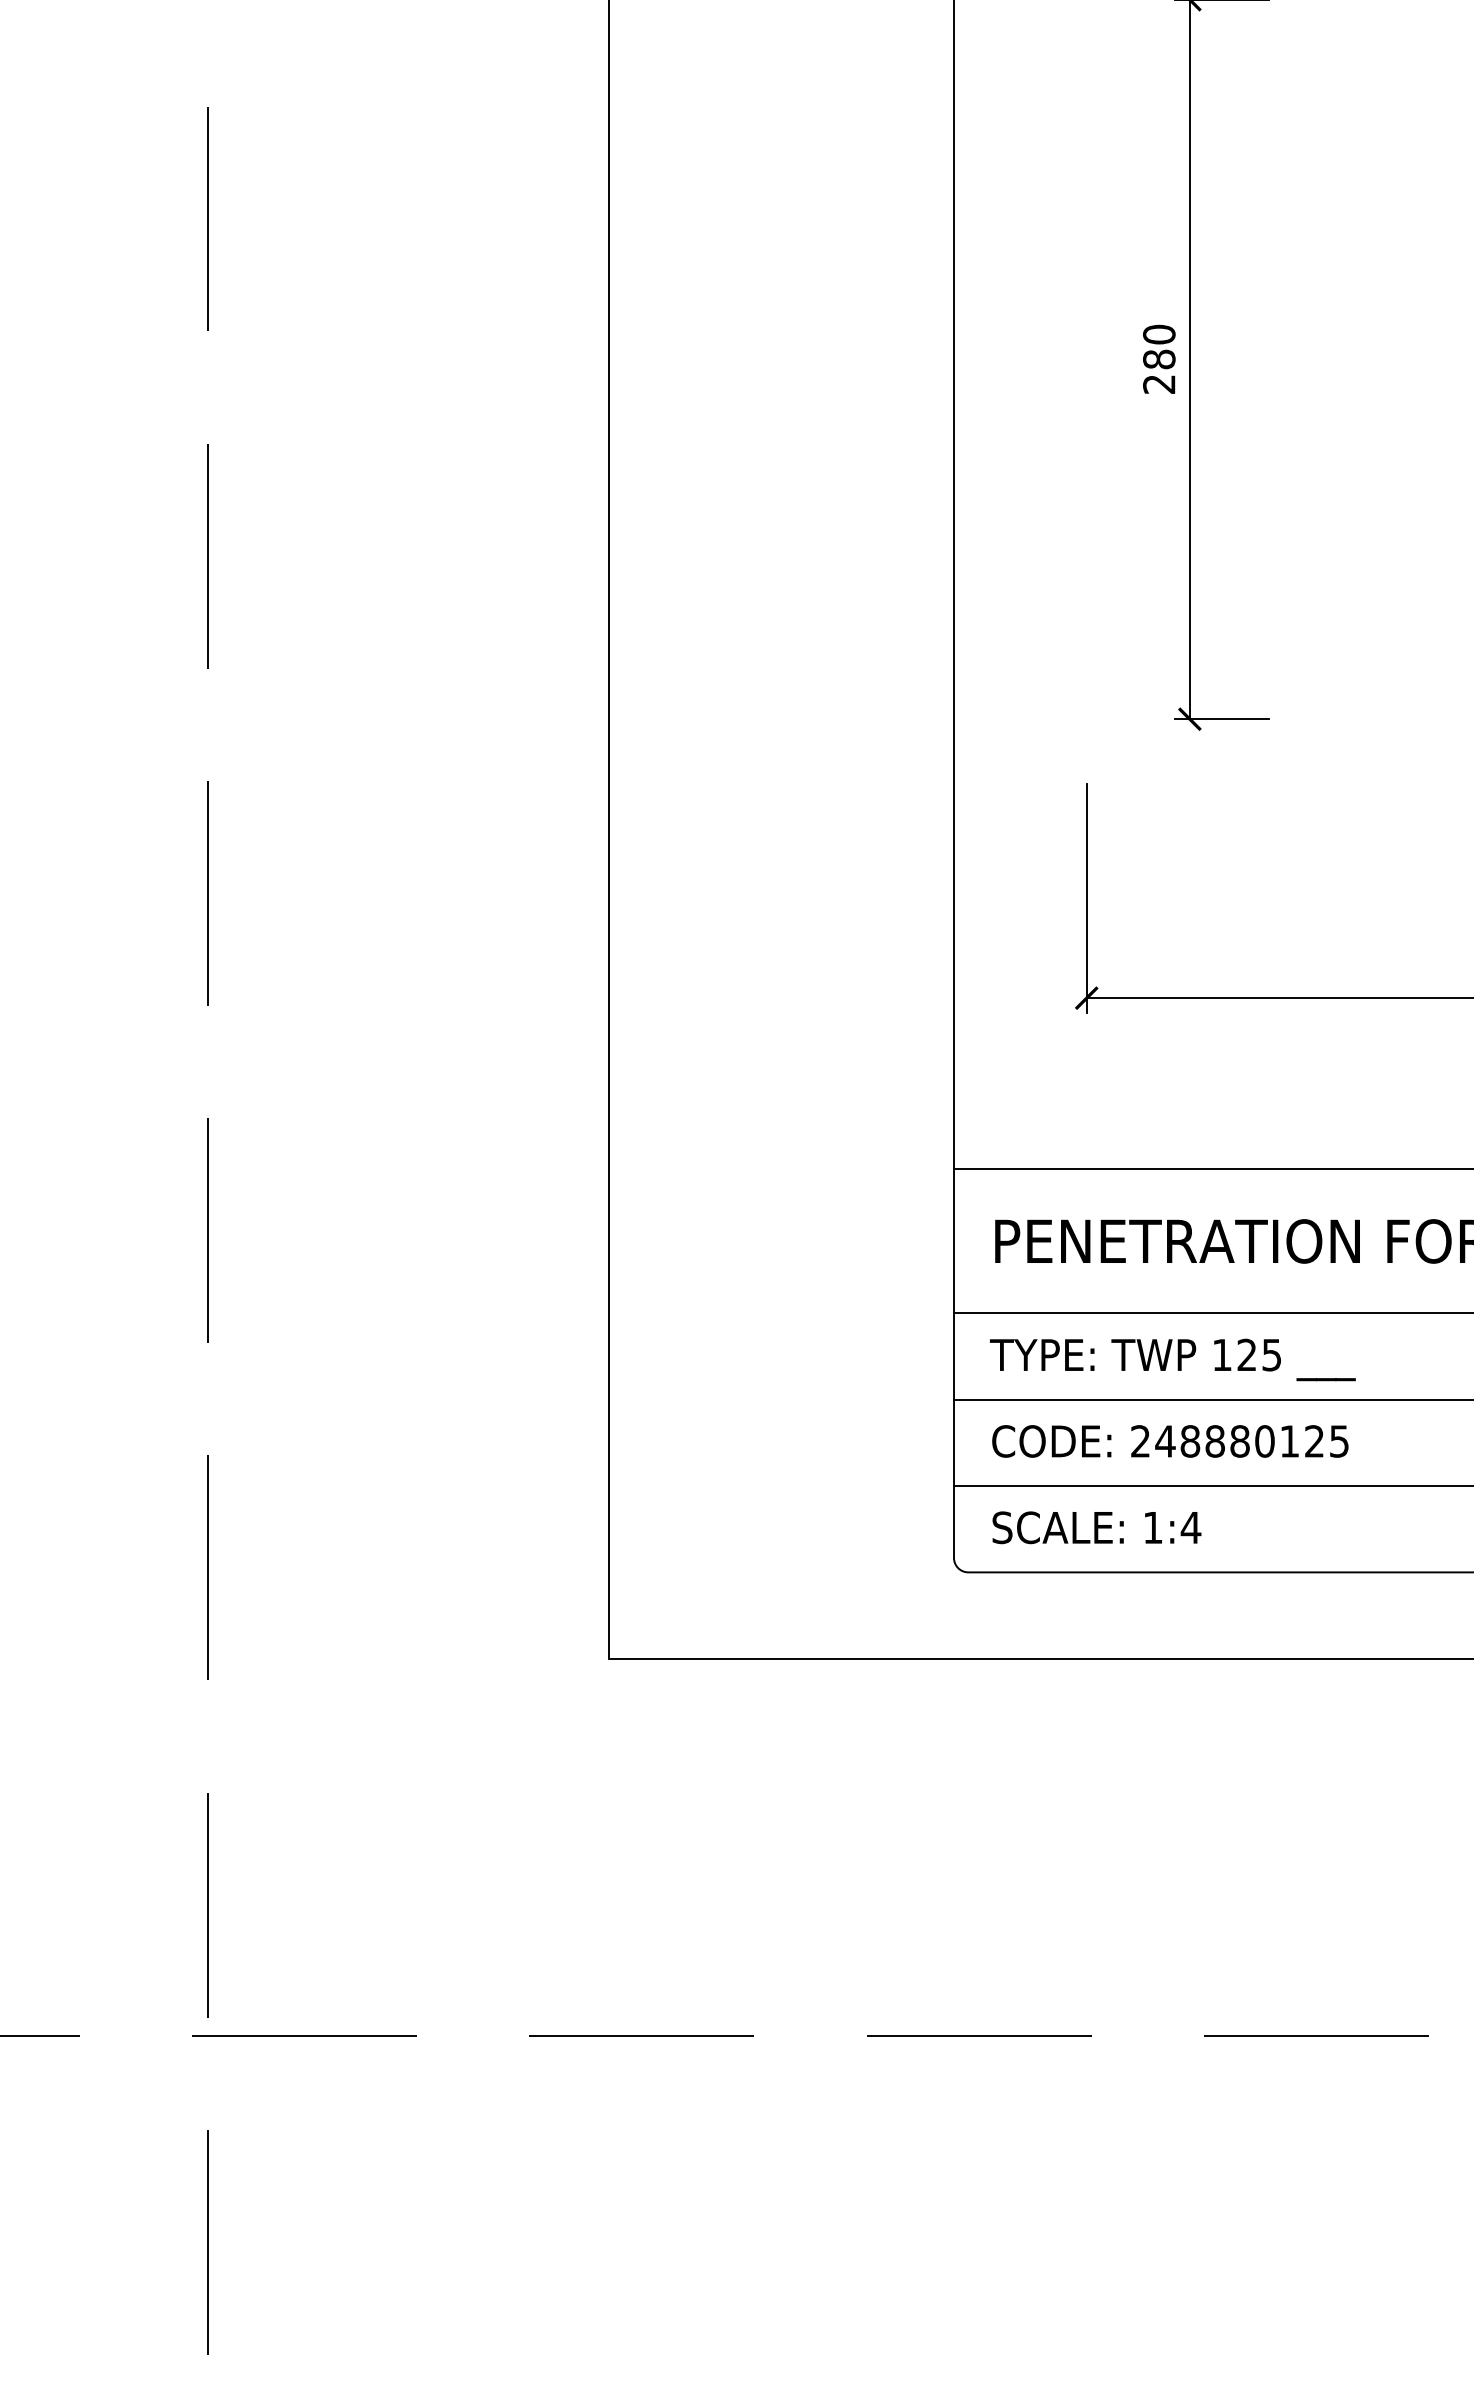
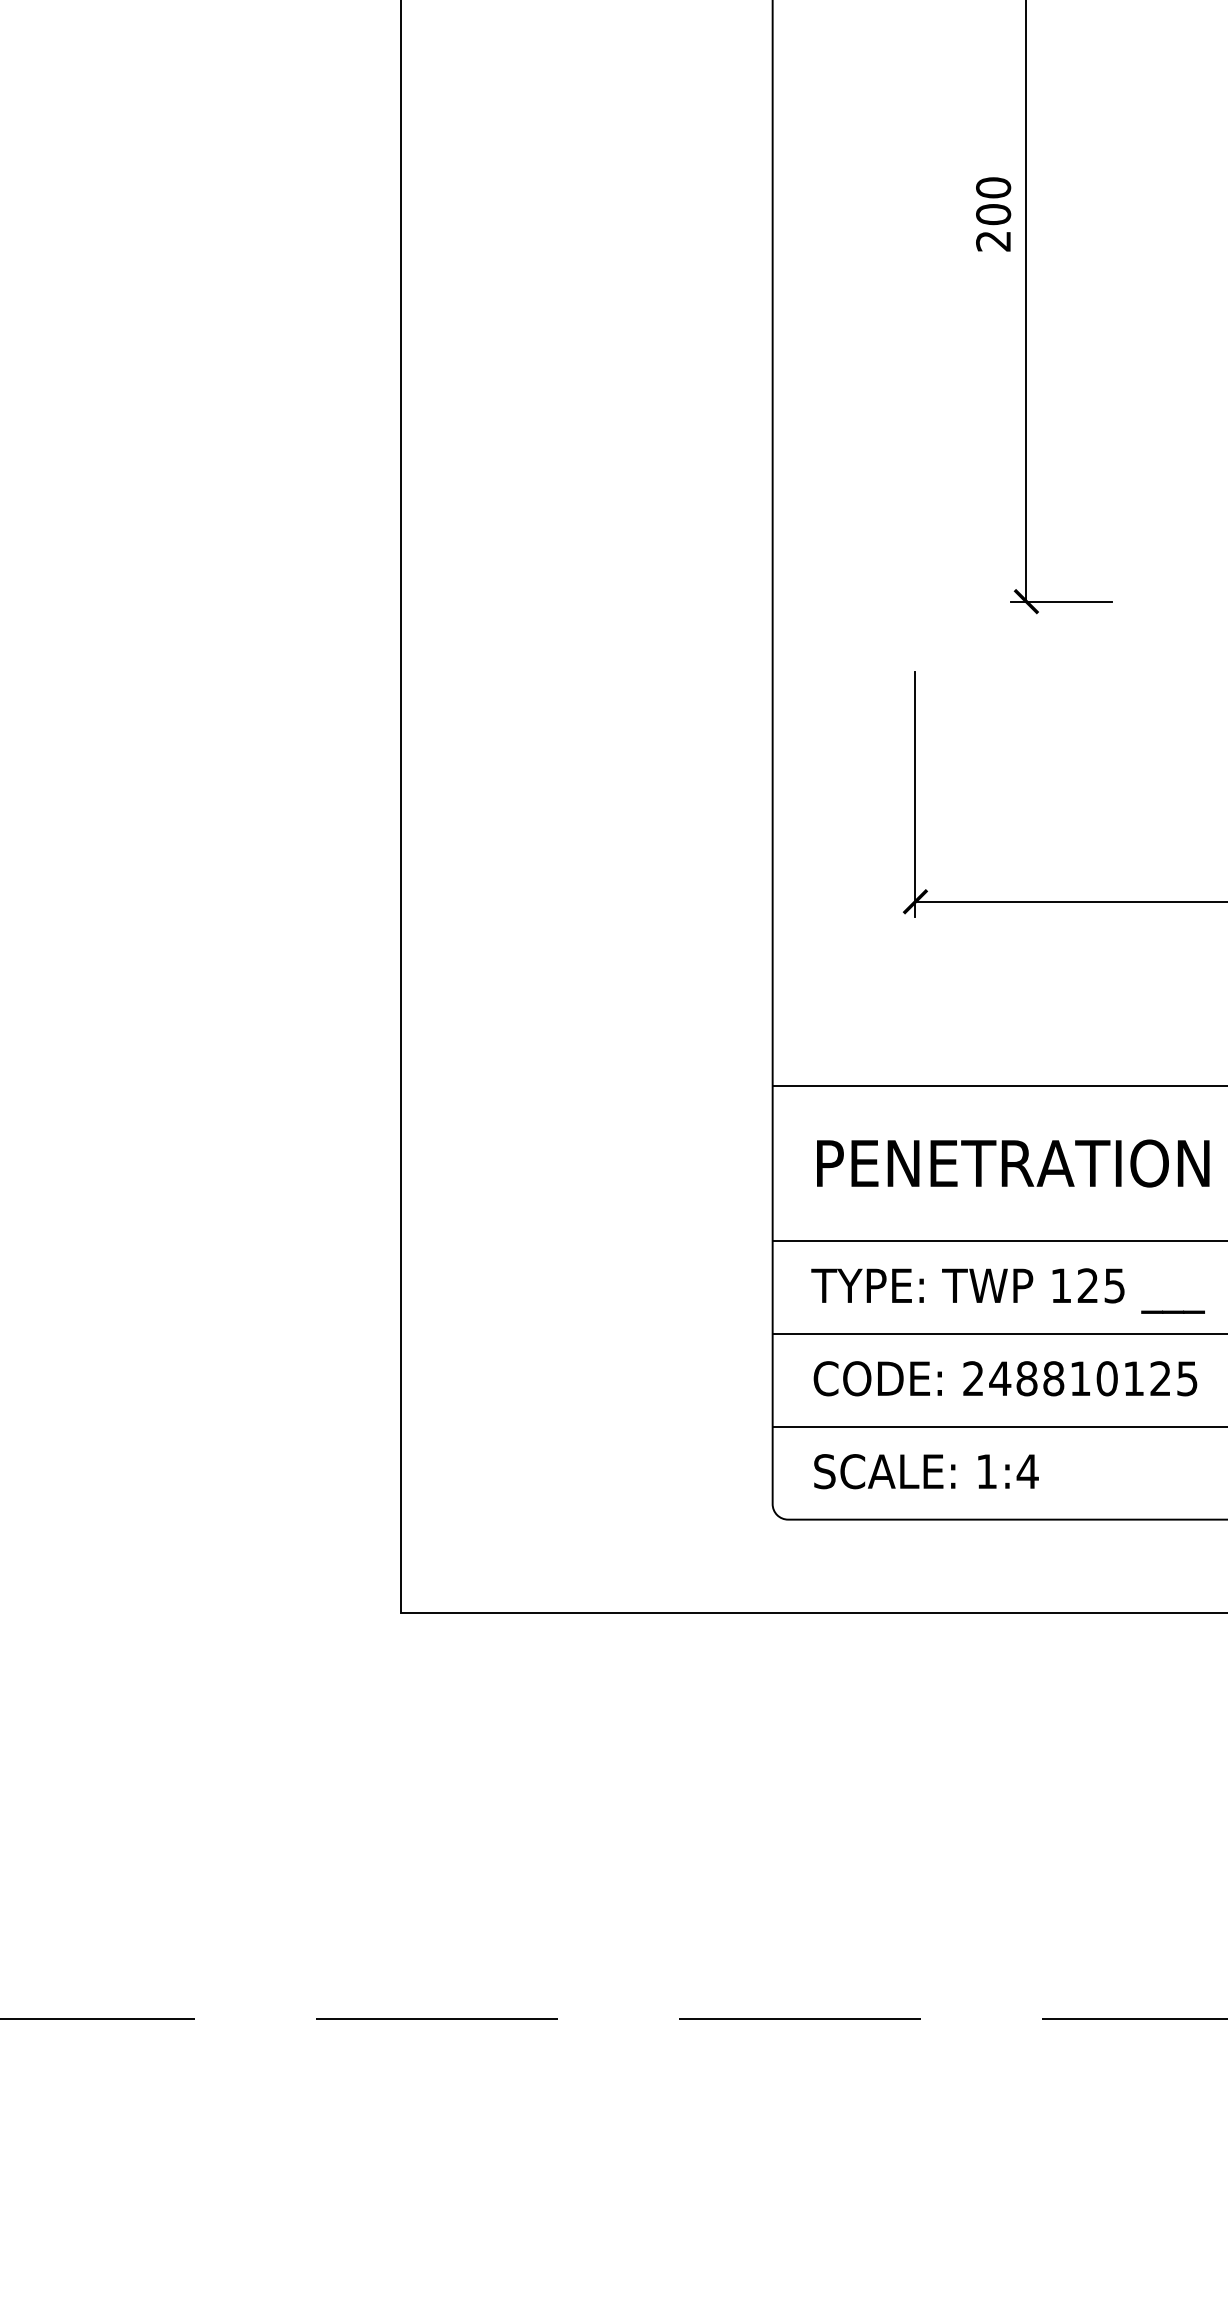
text: (1159, 359) -> (993, 214), 280 -> 200
text: (1239, 1441) -> (1079, 1378), 248880125 -> 248810125

